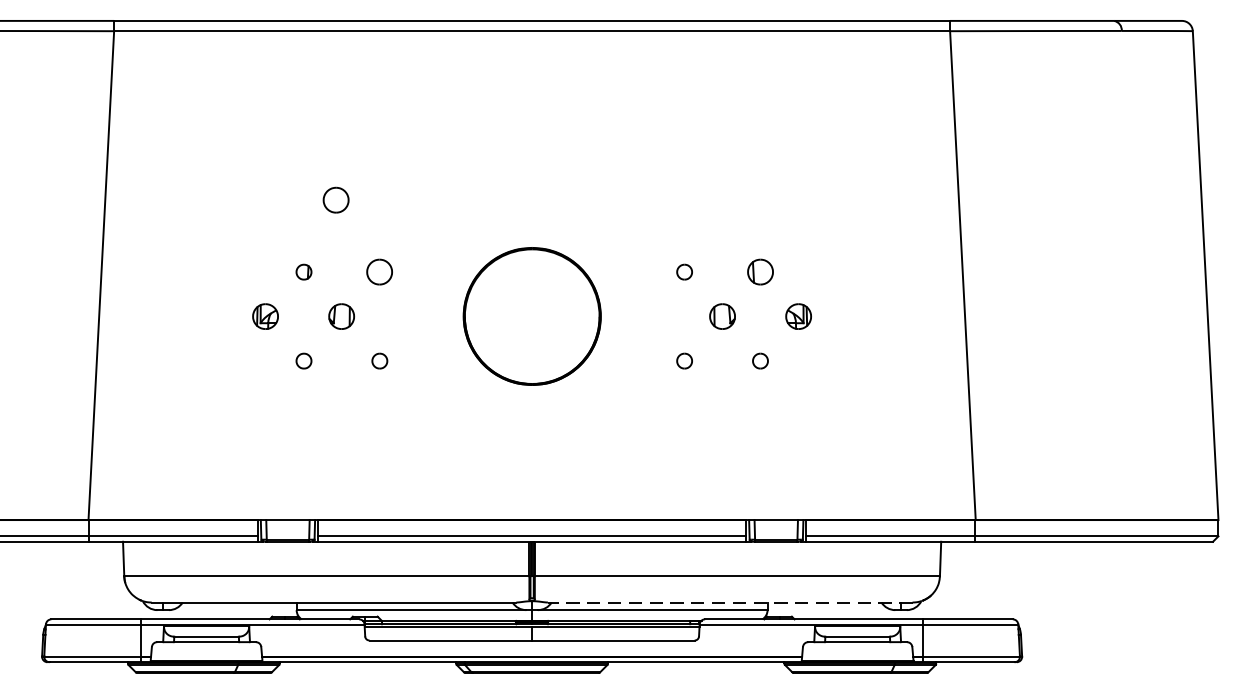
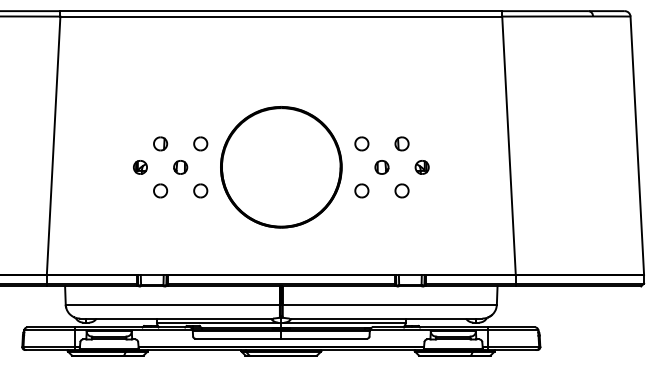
part: (335, 199) -> (177, 105), removed
part: (303, 271) -> (160, 143), size x1.67
part: (683, 271) -> (361, 143), size x1.67
part: (532, 316) -> (281, 167), size x1.67
part: (303, 360) -> (160, 190), size x1.67
part: (379, 360) -> (200, 190), size x1.67
part: (683, 360) -> (361, 190), size x1.67
part: (759, 360) -> (401, 190), size x1.67
line: (729, 602) -> (385, 318), dashed -> solid

